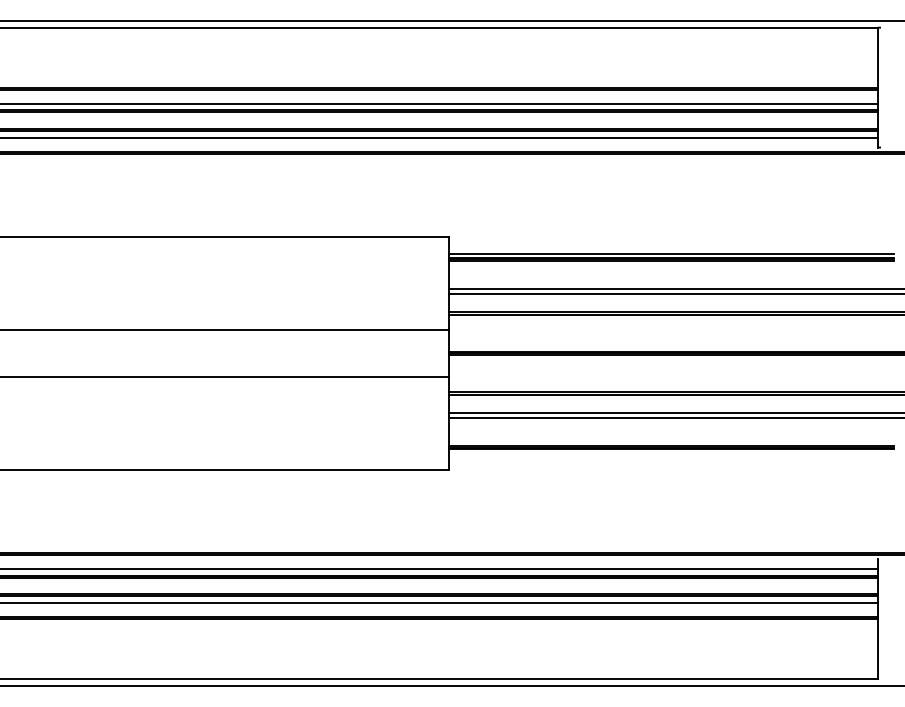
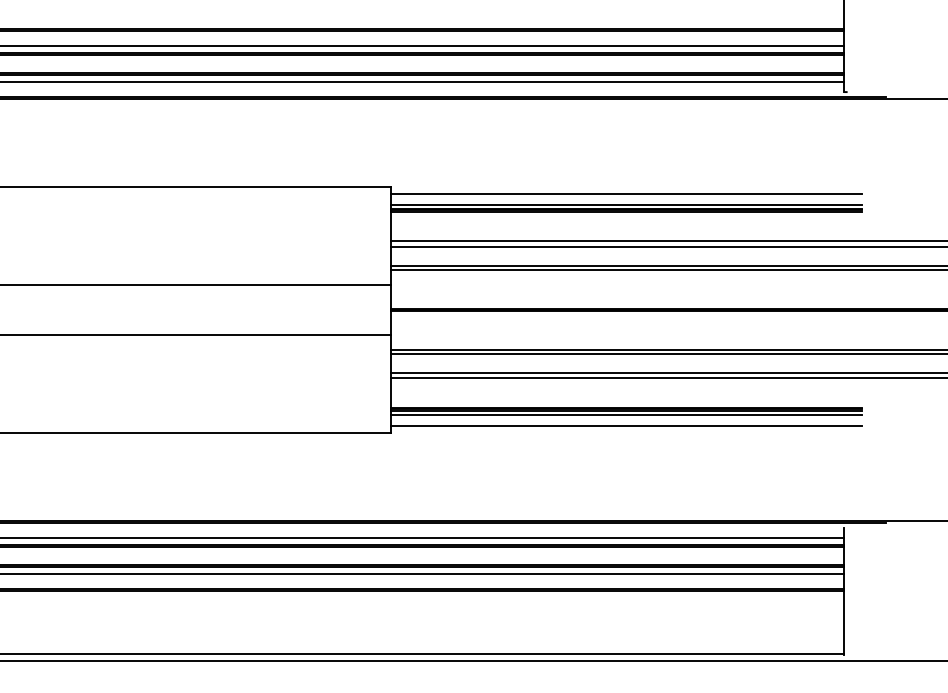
line: (671, 243) -> (626, 193), added
line: (671, 452) -> (626, 414), added
line: (671, 463) -> (626, 426), added

